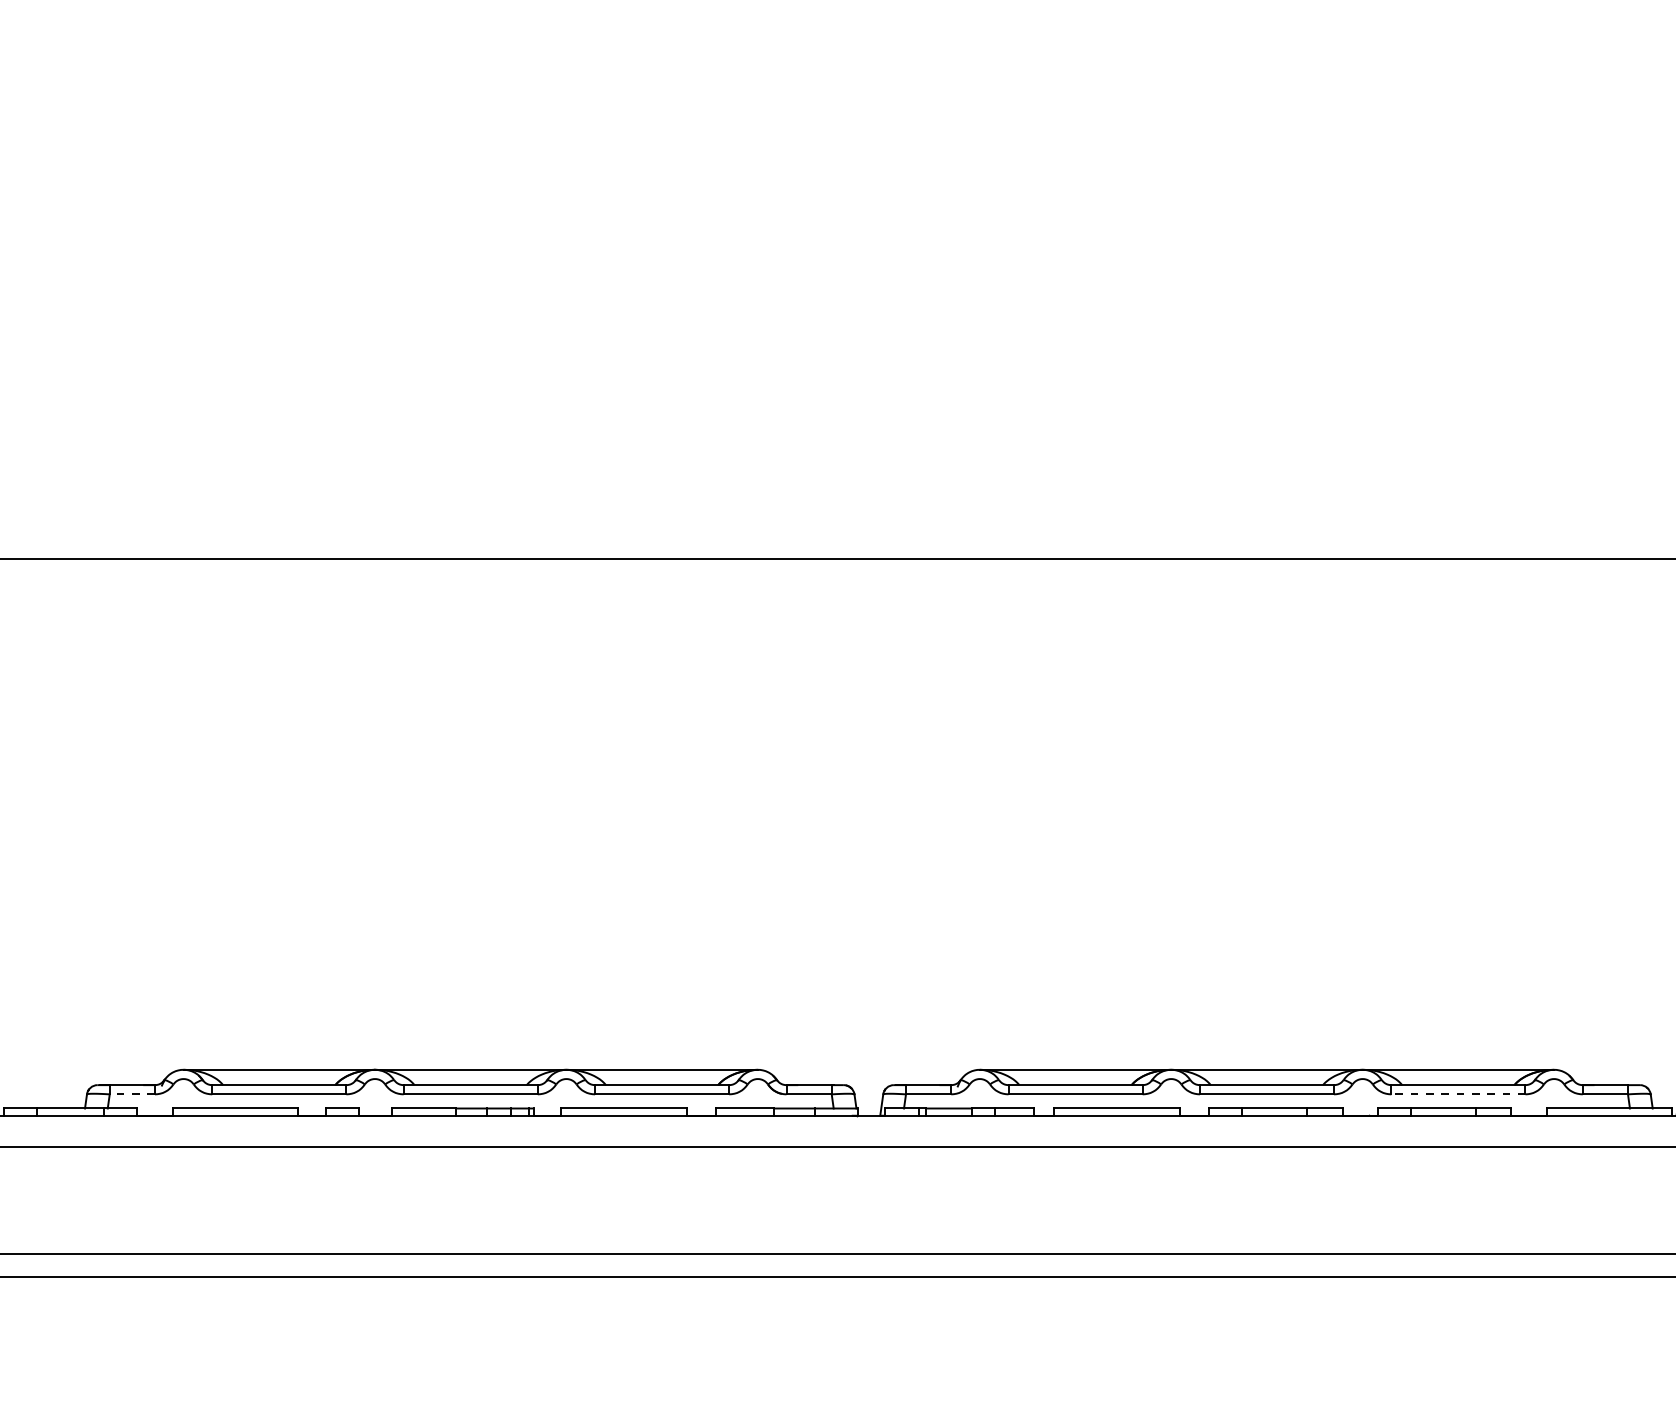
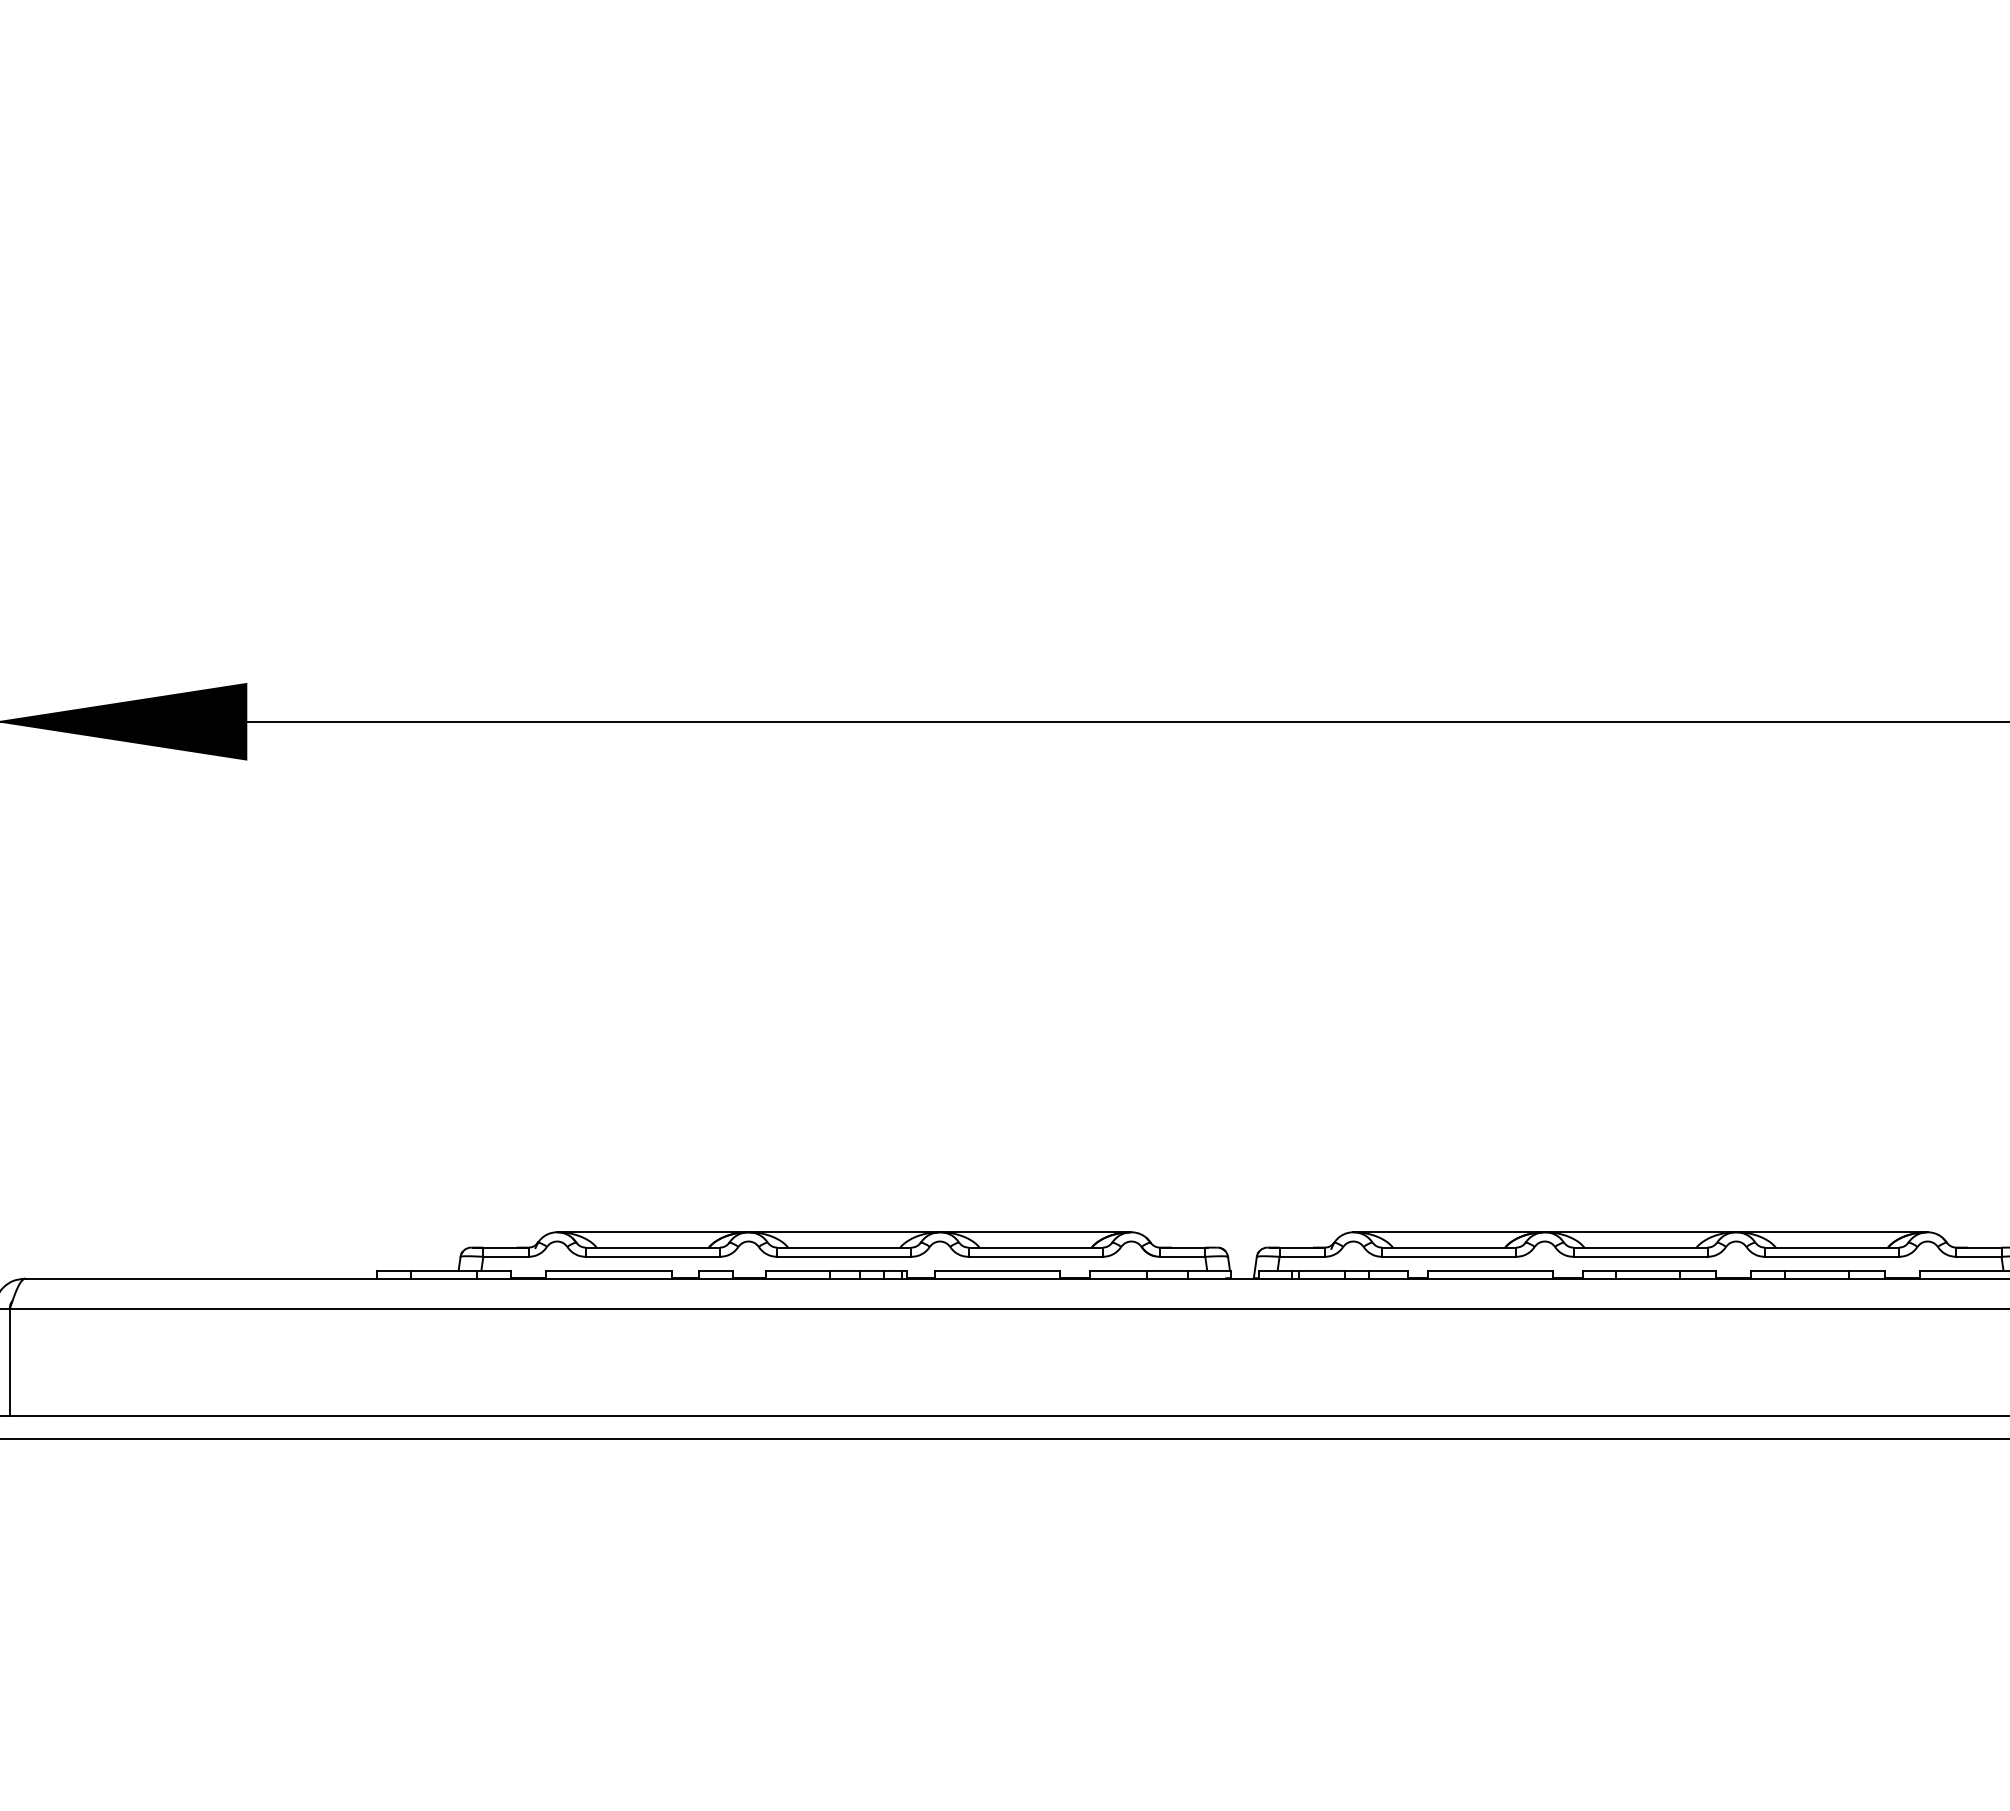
line: (131, 1094) -> (505, 1256), dashed -> solid
line: (1457, 1094) -> (1831, 1256), dashed -> solid

